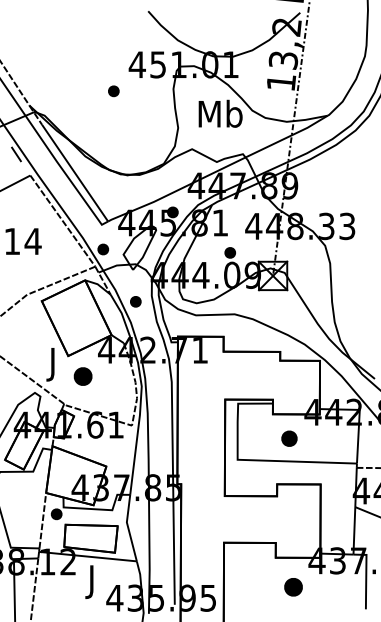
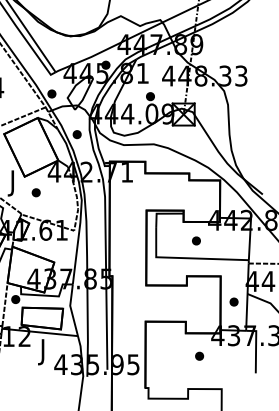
part: (82, 376) -> (35, 192), size x0.62
part: (289, 438) -> (196, 240), size x0.71
part: (337, 517) -> (233, 302), added
part: (293, 587) -> (199, 356), size x0.62

